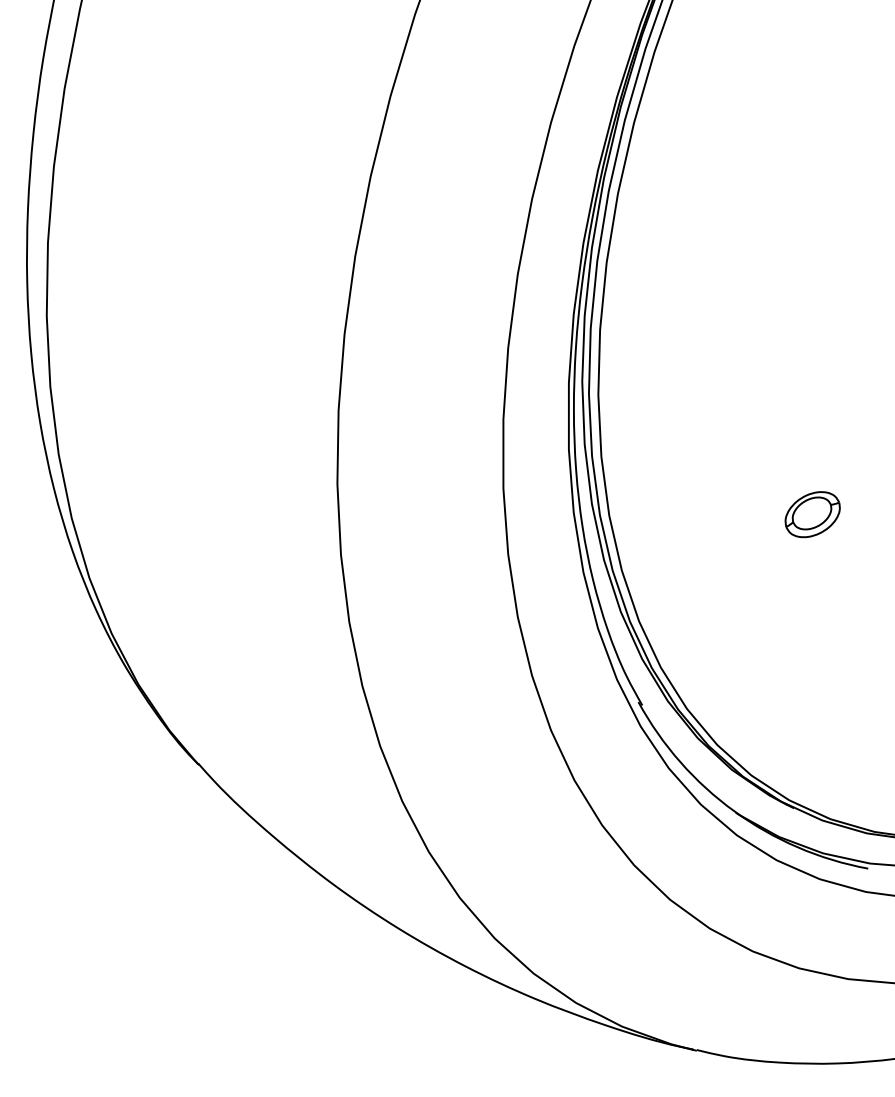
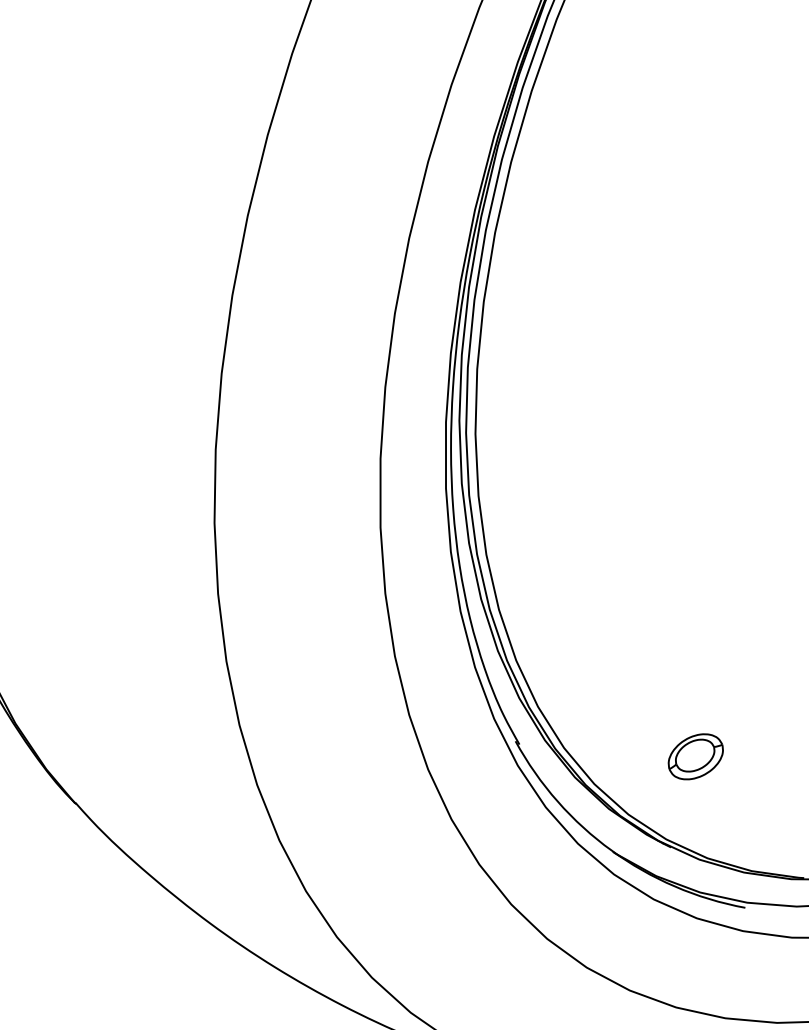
part: (812, 514) -> (695, 756), moved

